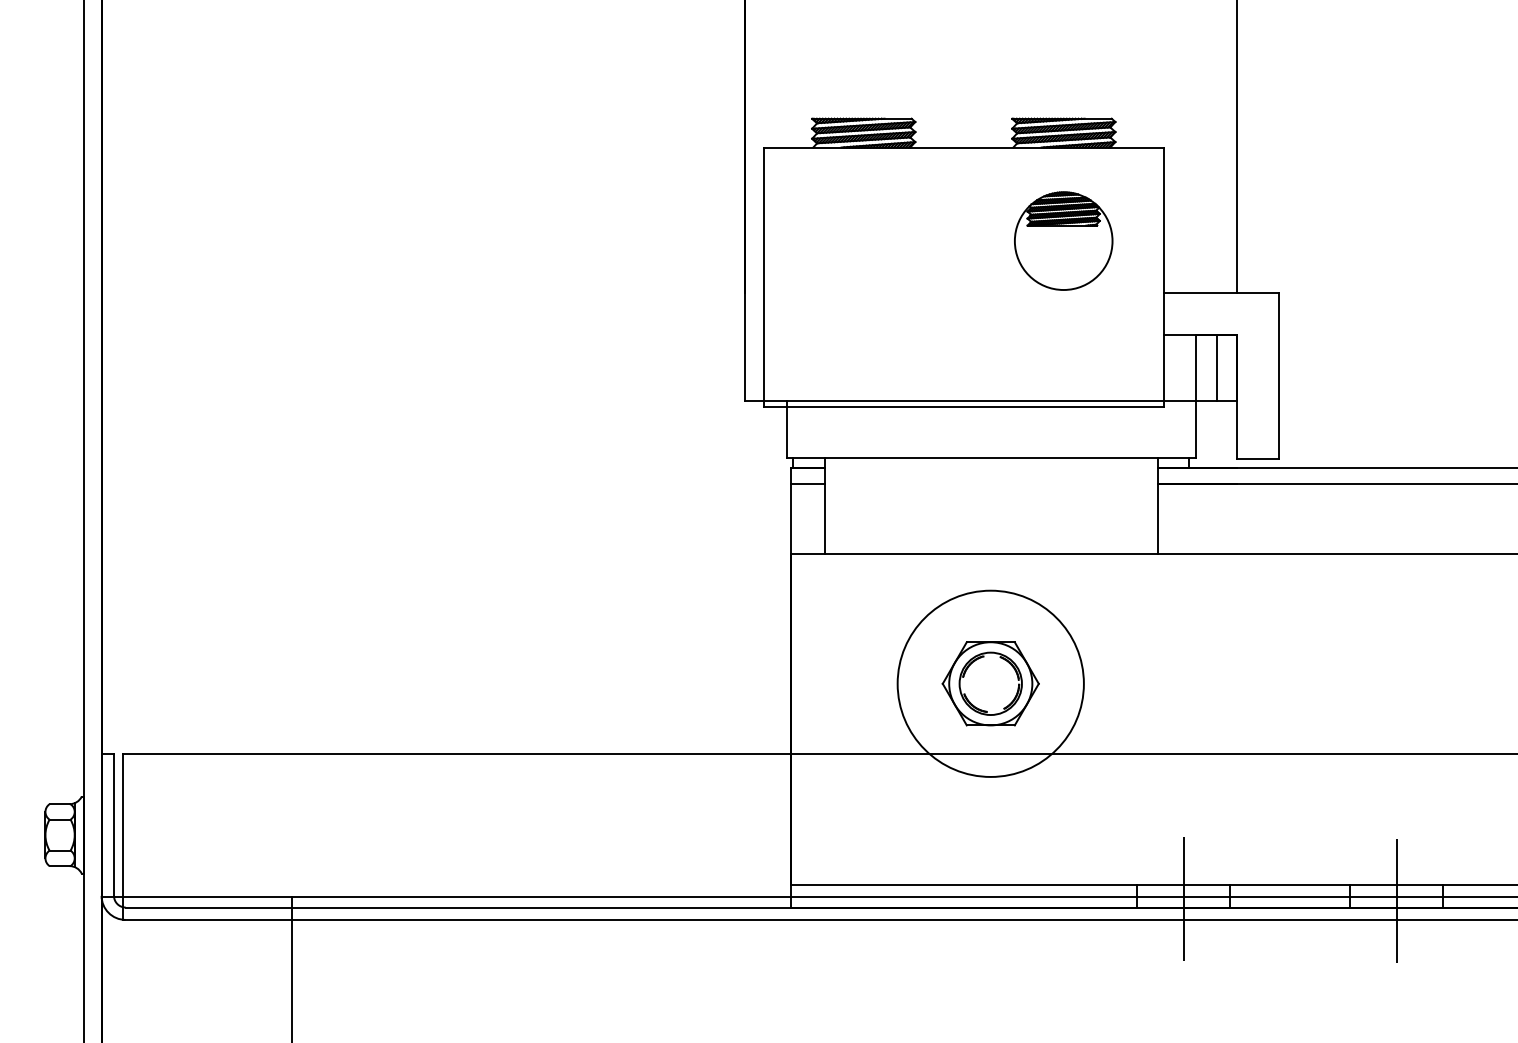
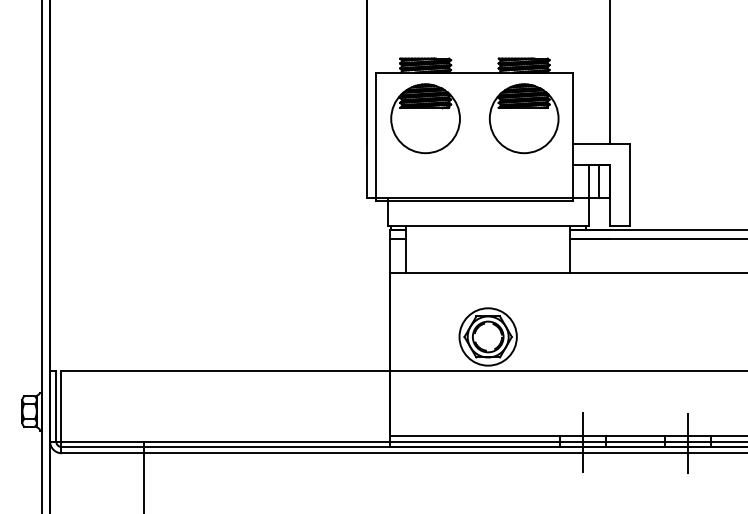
part: (863, 240) -> (425, 118), added
part: (1062, 240) -> (523, 118), size x1.43
circle: (989, 682) -> (487, 336), size x0.62

